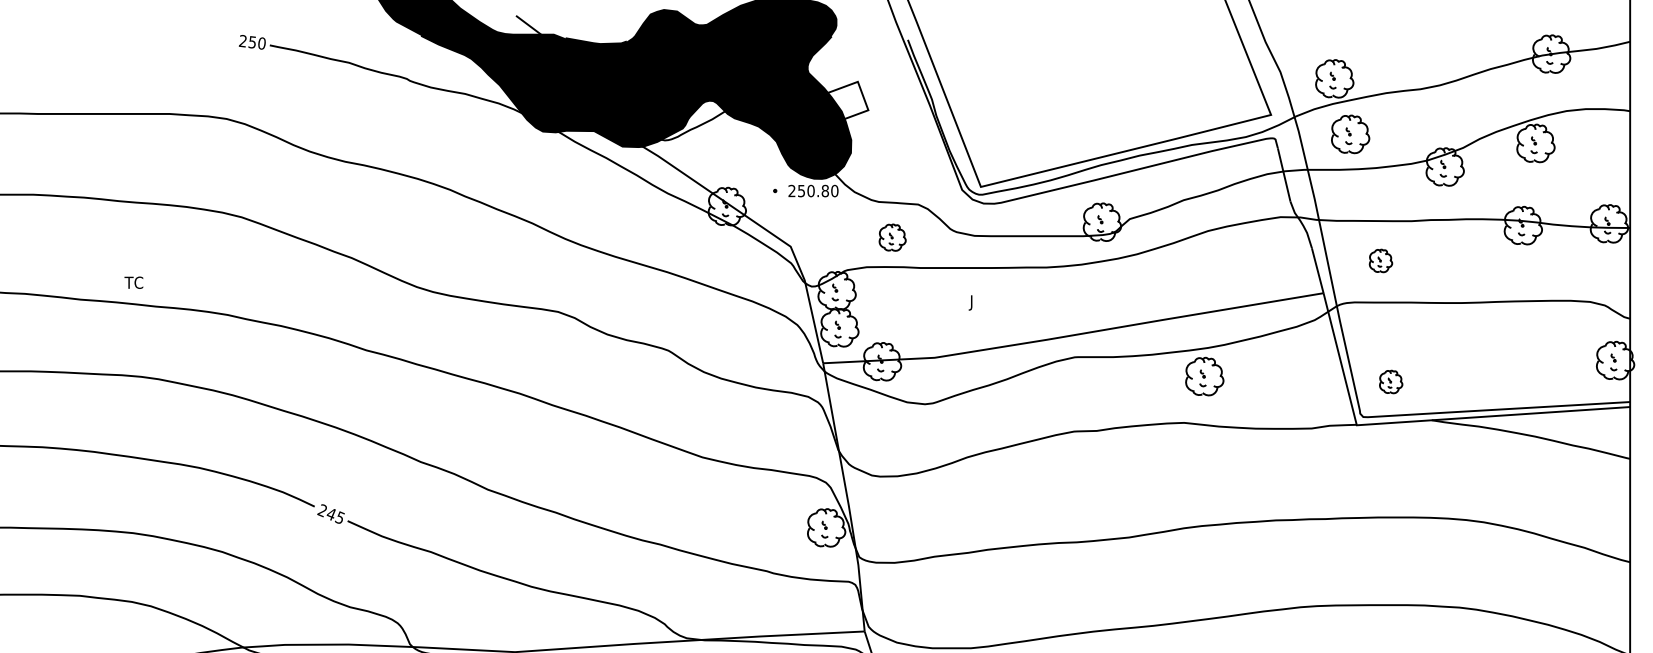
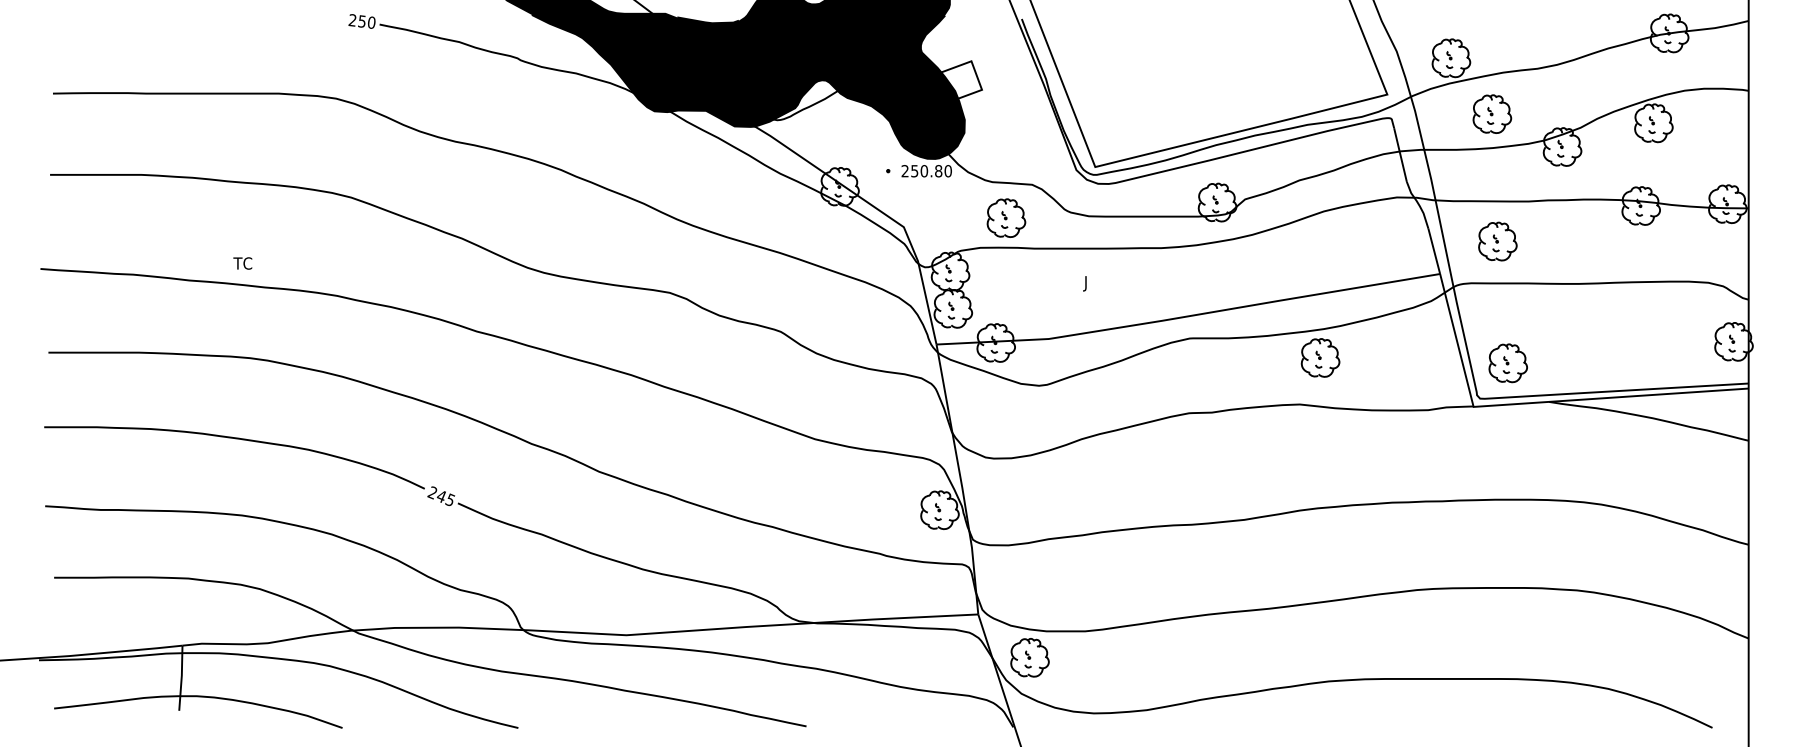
part: (1350, 133) -> (1492, 113), moved
part: (892, 237) -> (1006, 217), size x1.43
part: (1380, 260) -> (1497, 241), size x1.67
part: (1390, 382) -> (1507, 363), size x1.67

